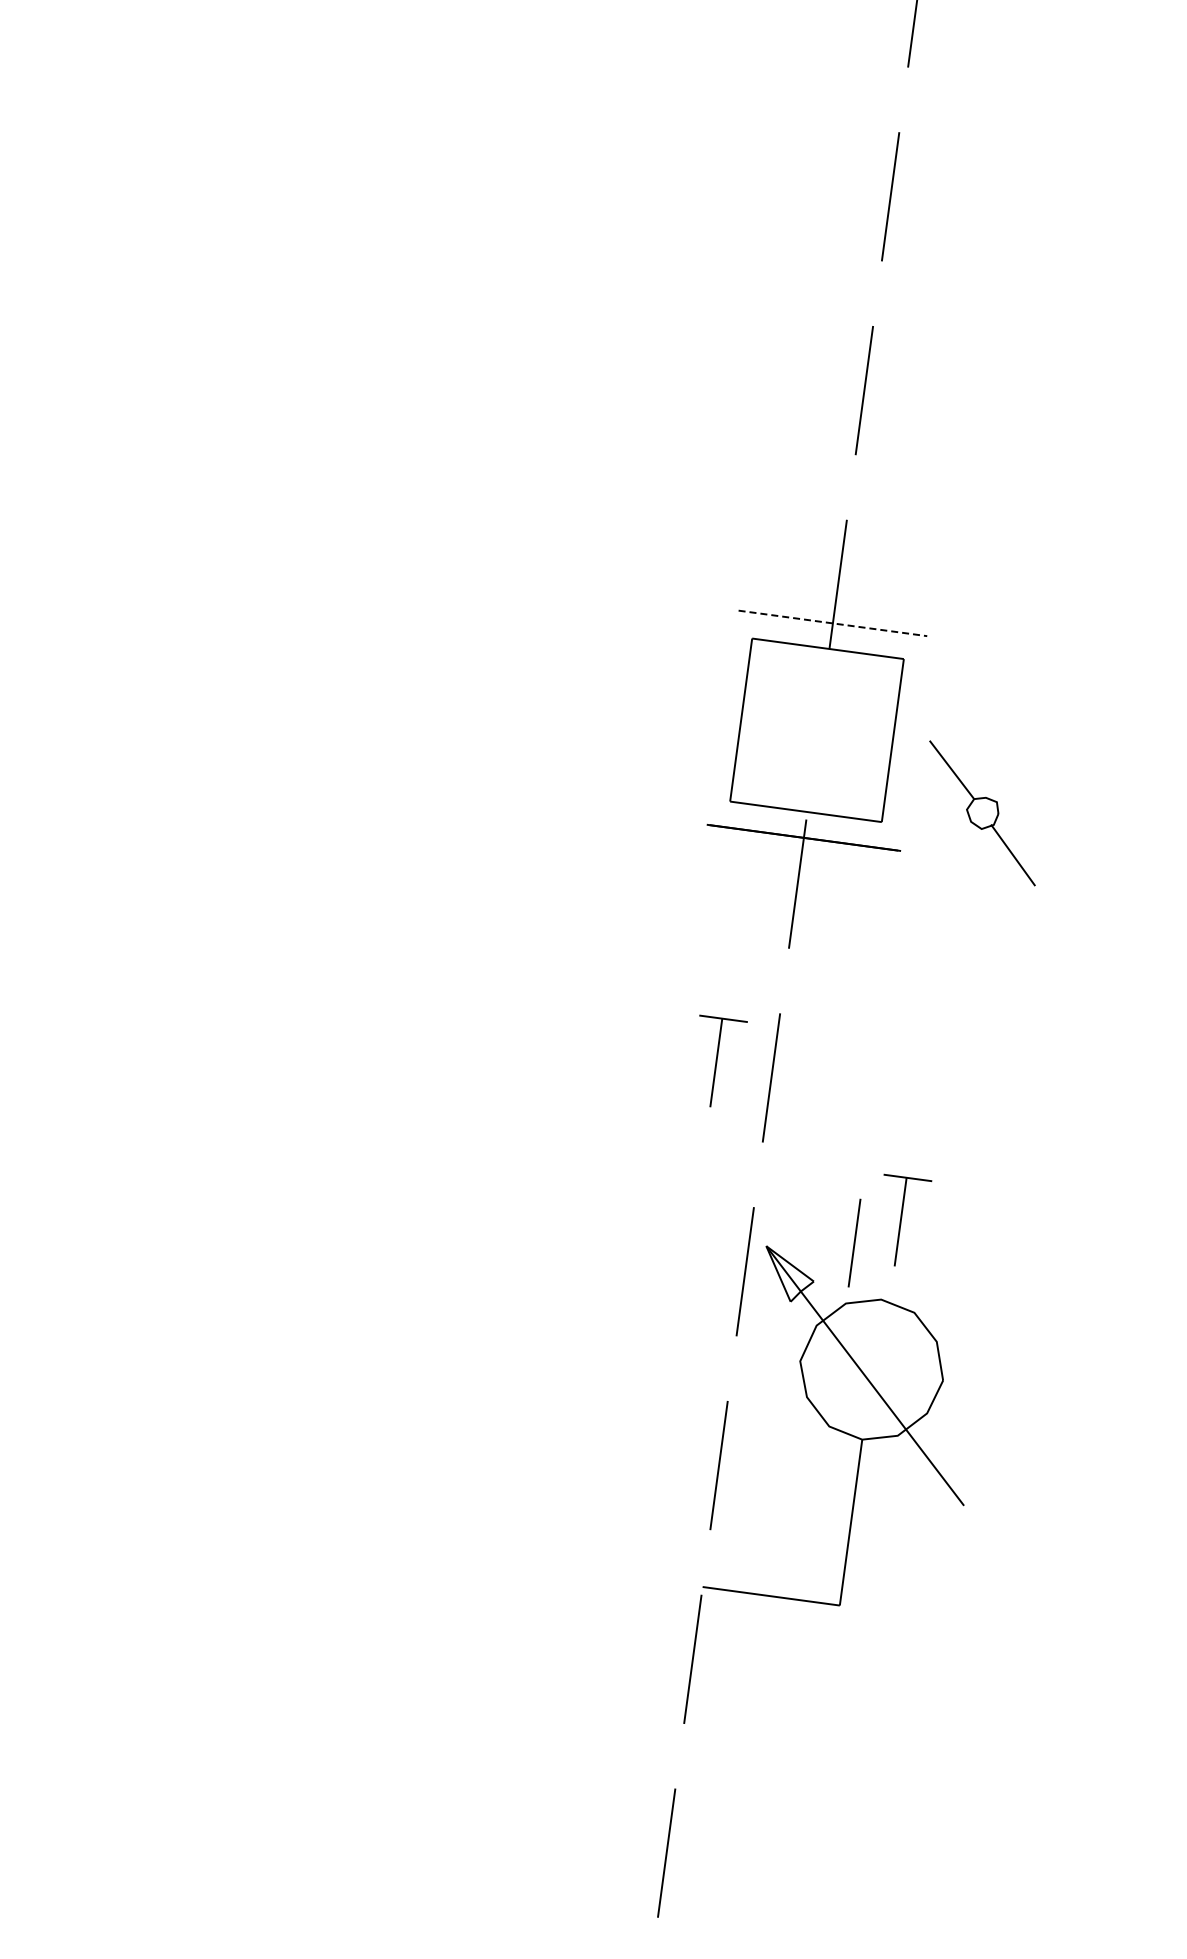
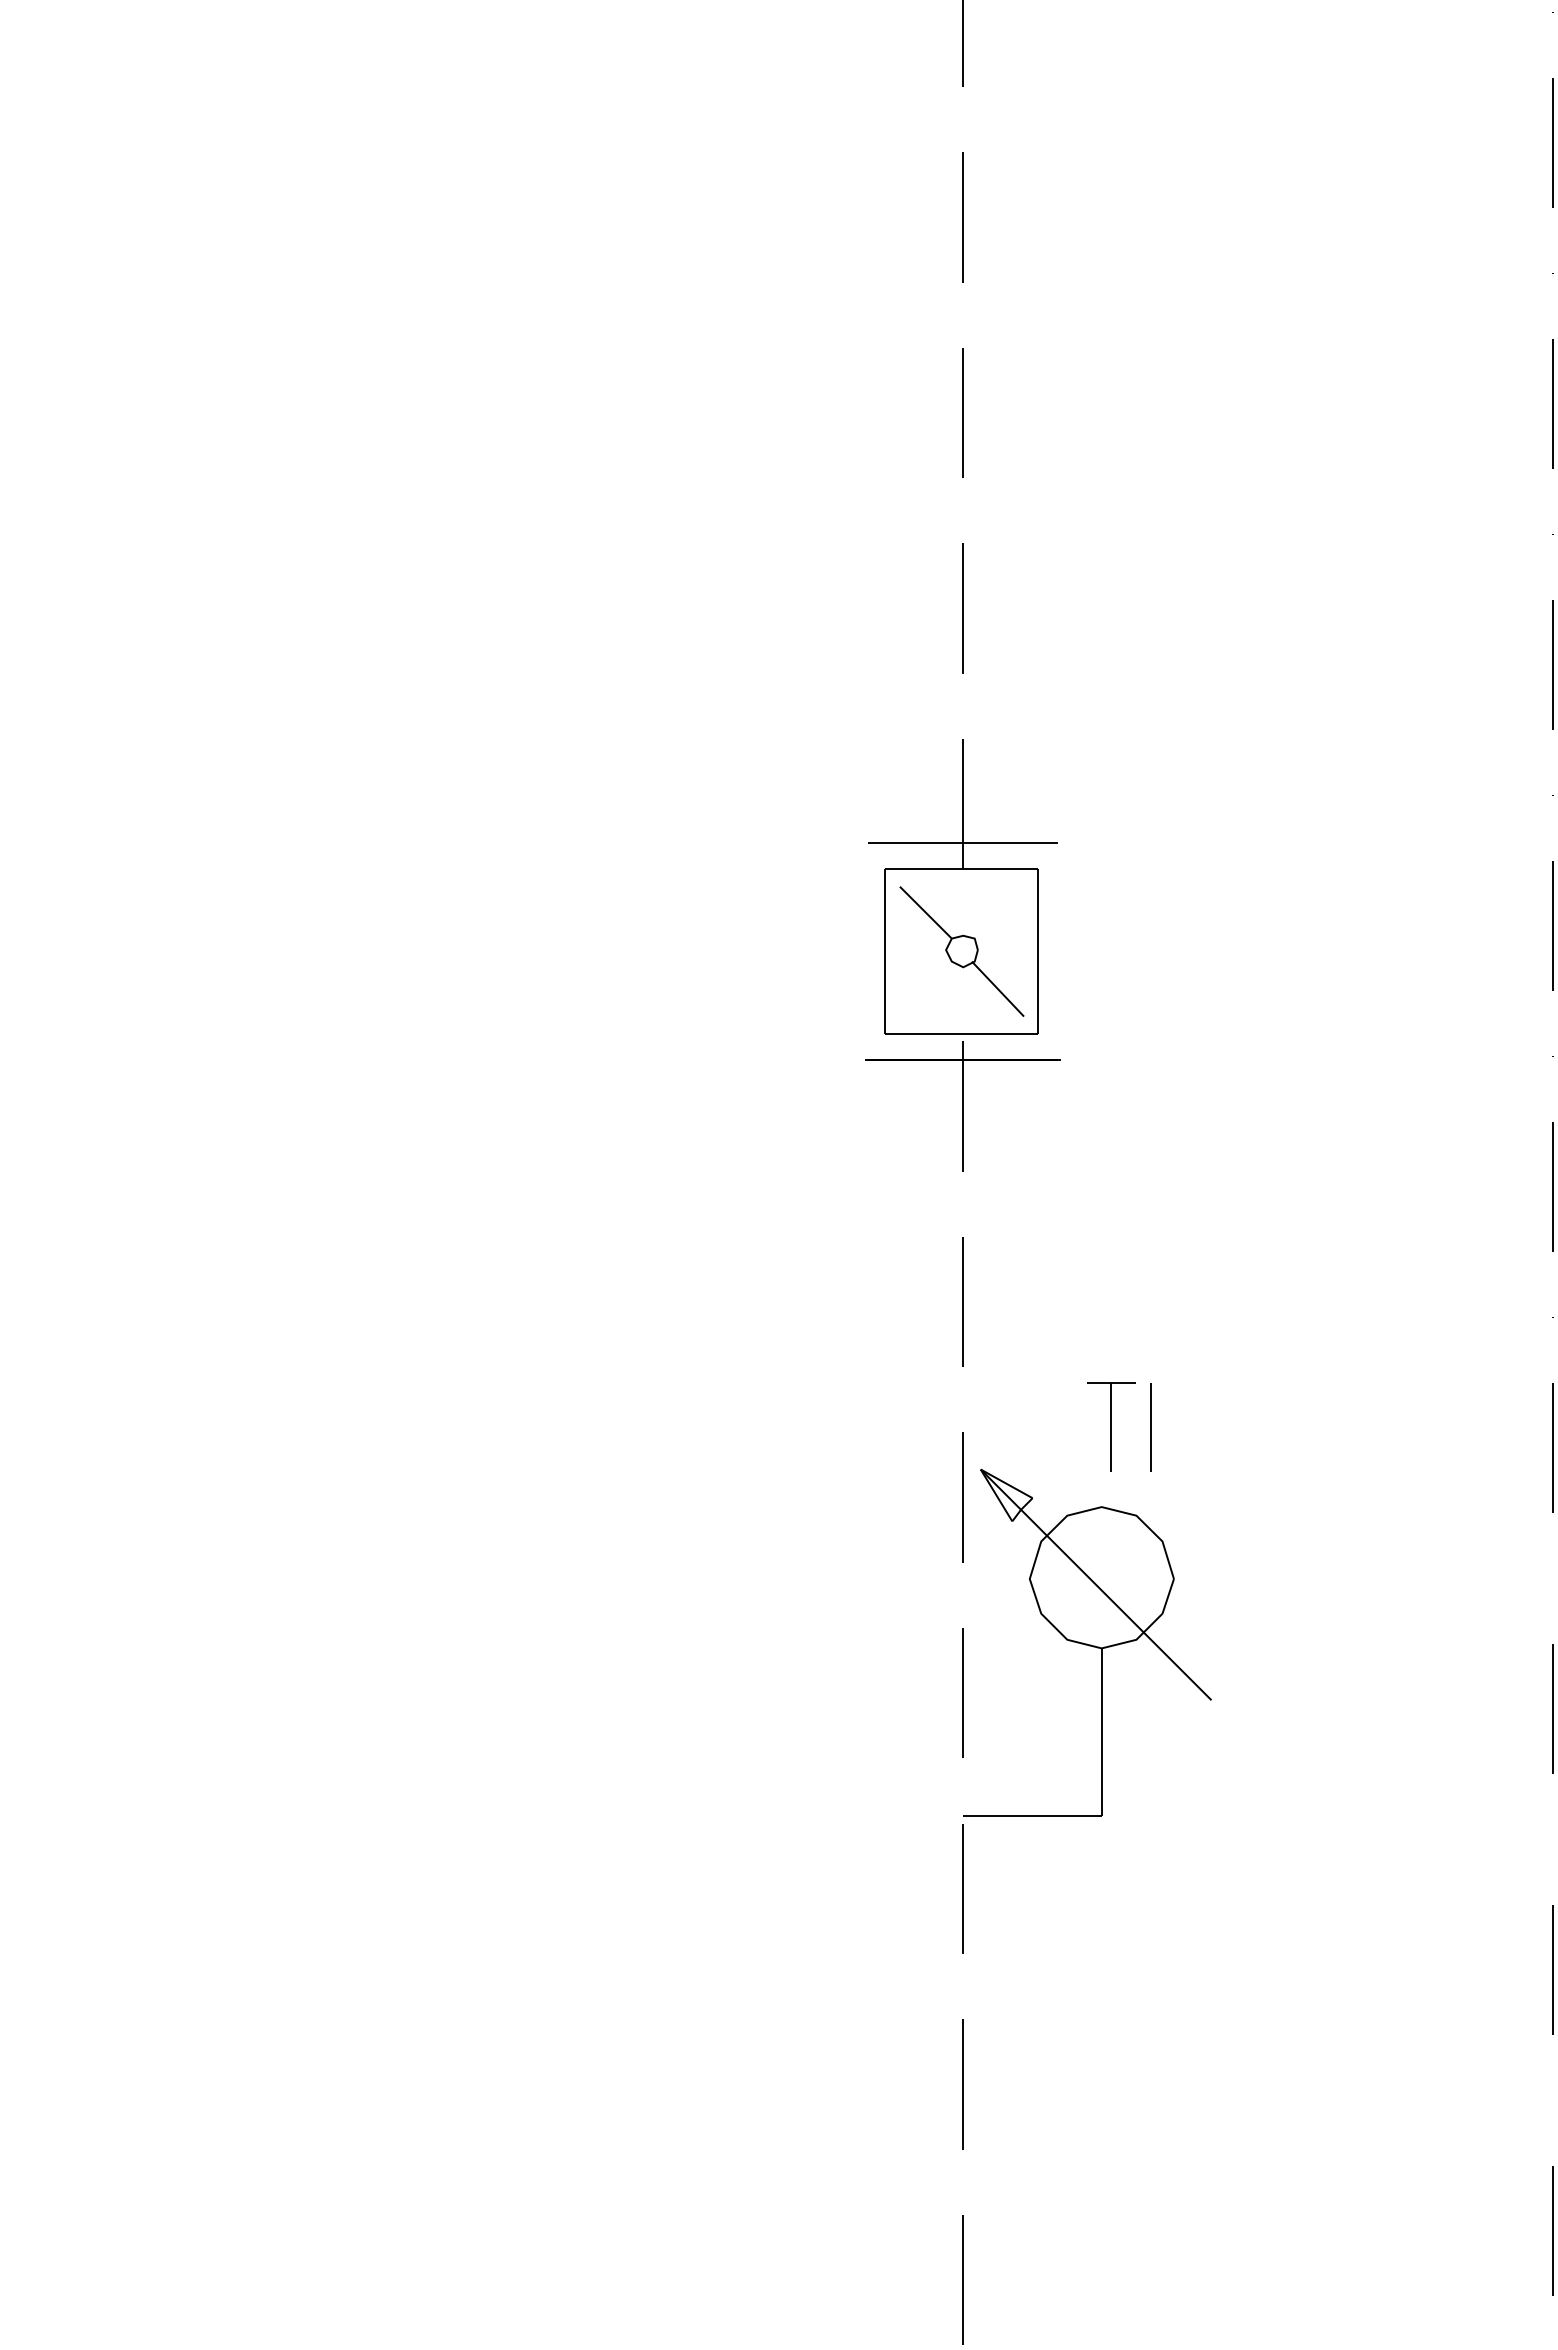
line: (833, 623) -> (963, 843), dashed -> solid
part: (982, 813) -> (961, 951), moved
part: (717, 1061) -> (907, 1293), removed
line: (854, 1242) -> (1150, 1427), moved

